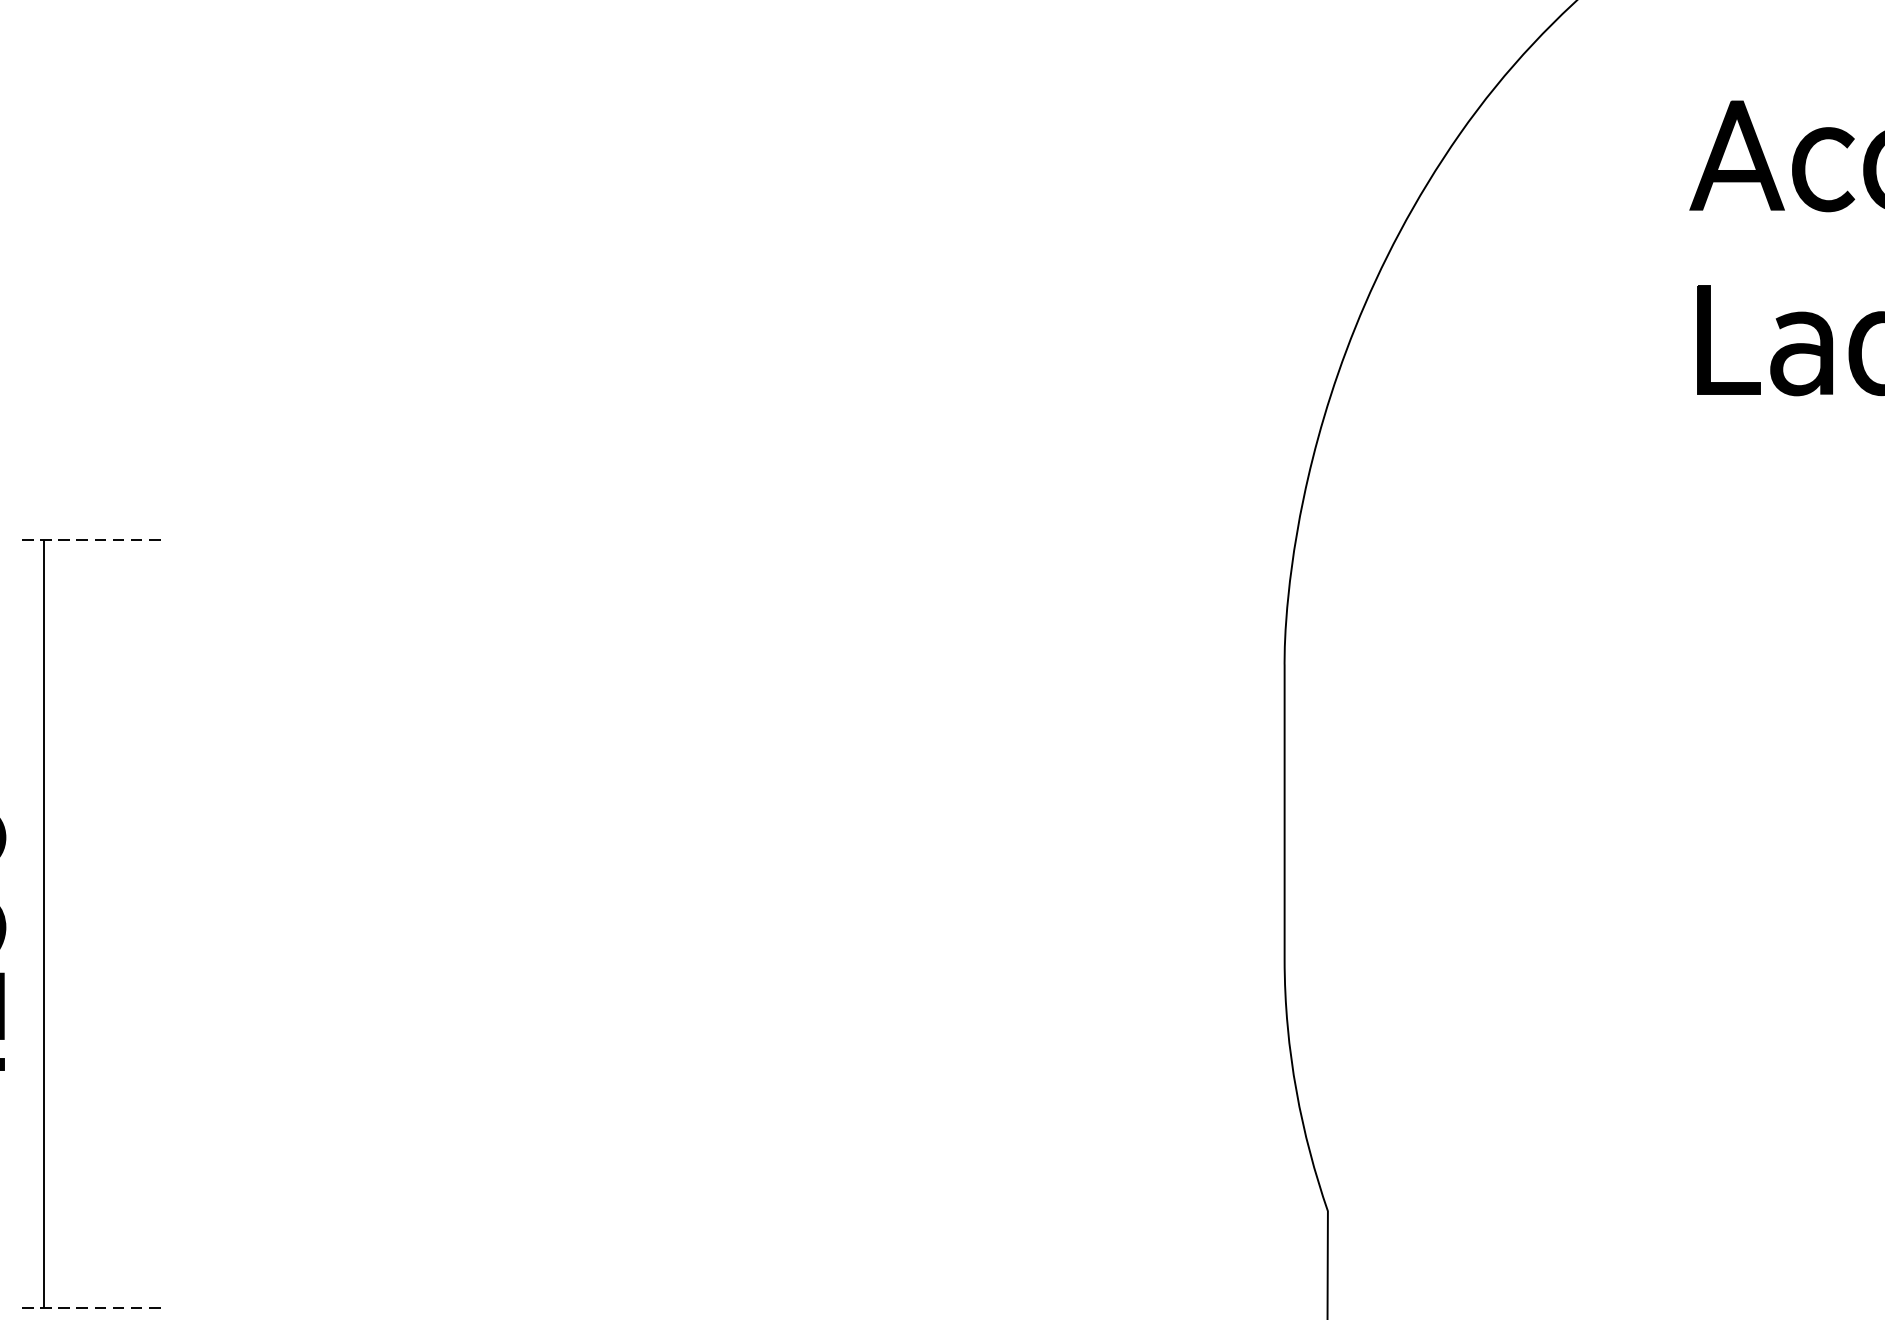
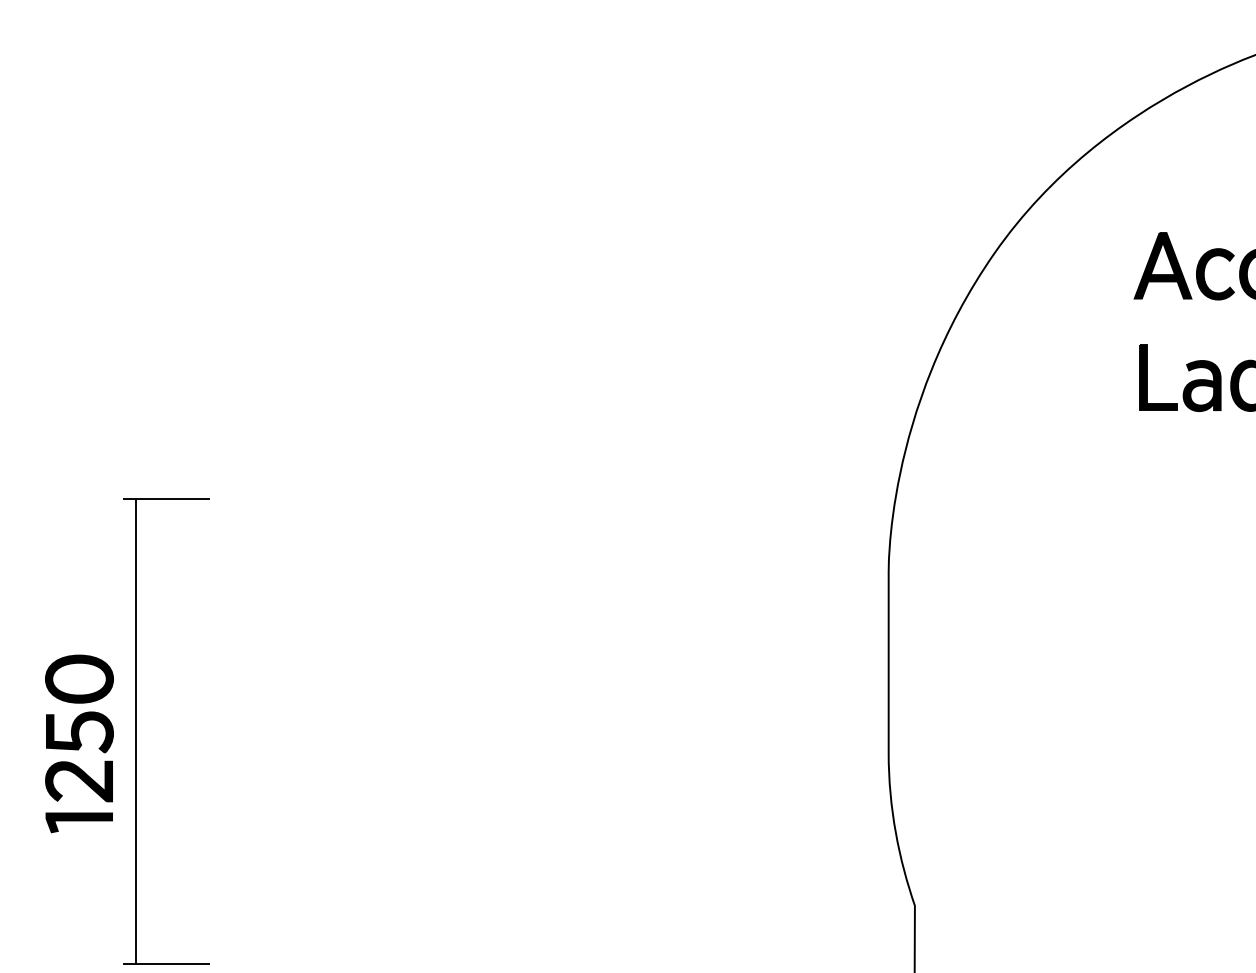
line: (93, 539) -> (166, 498), dashed -> solid
line: (93, 1308) -> (166, 964), dashed -> solid

